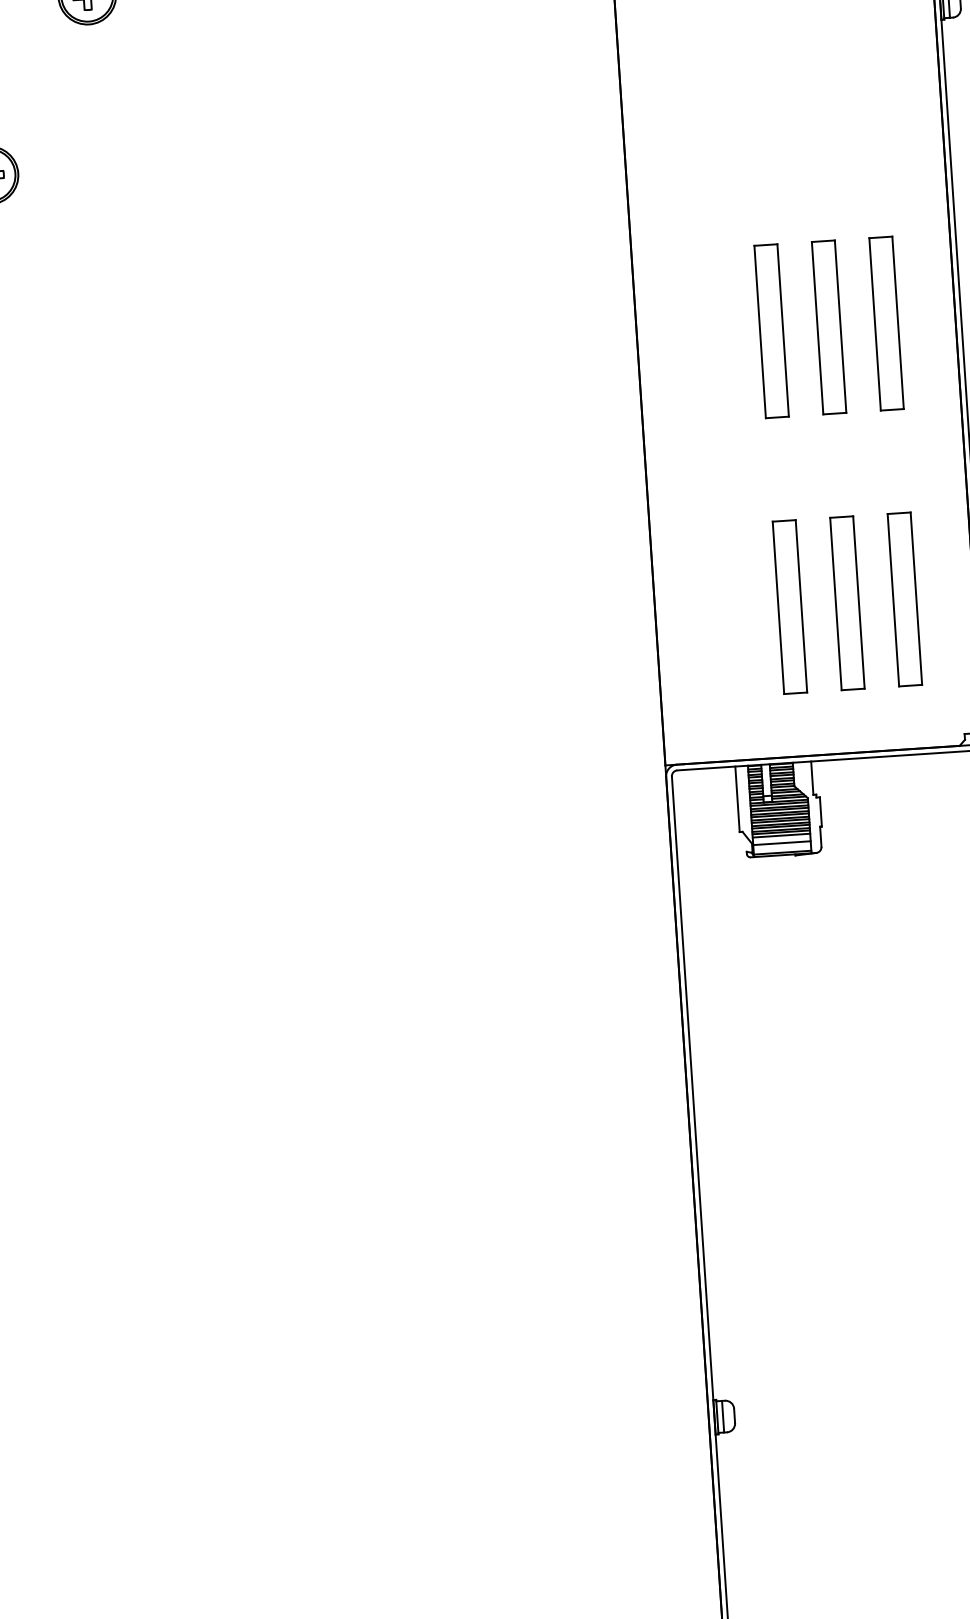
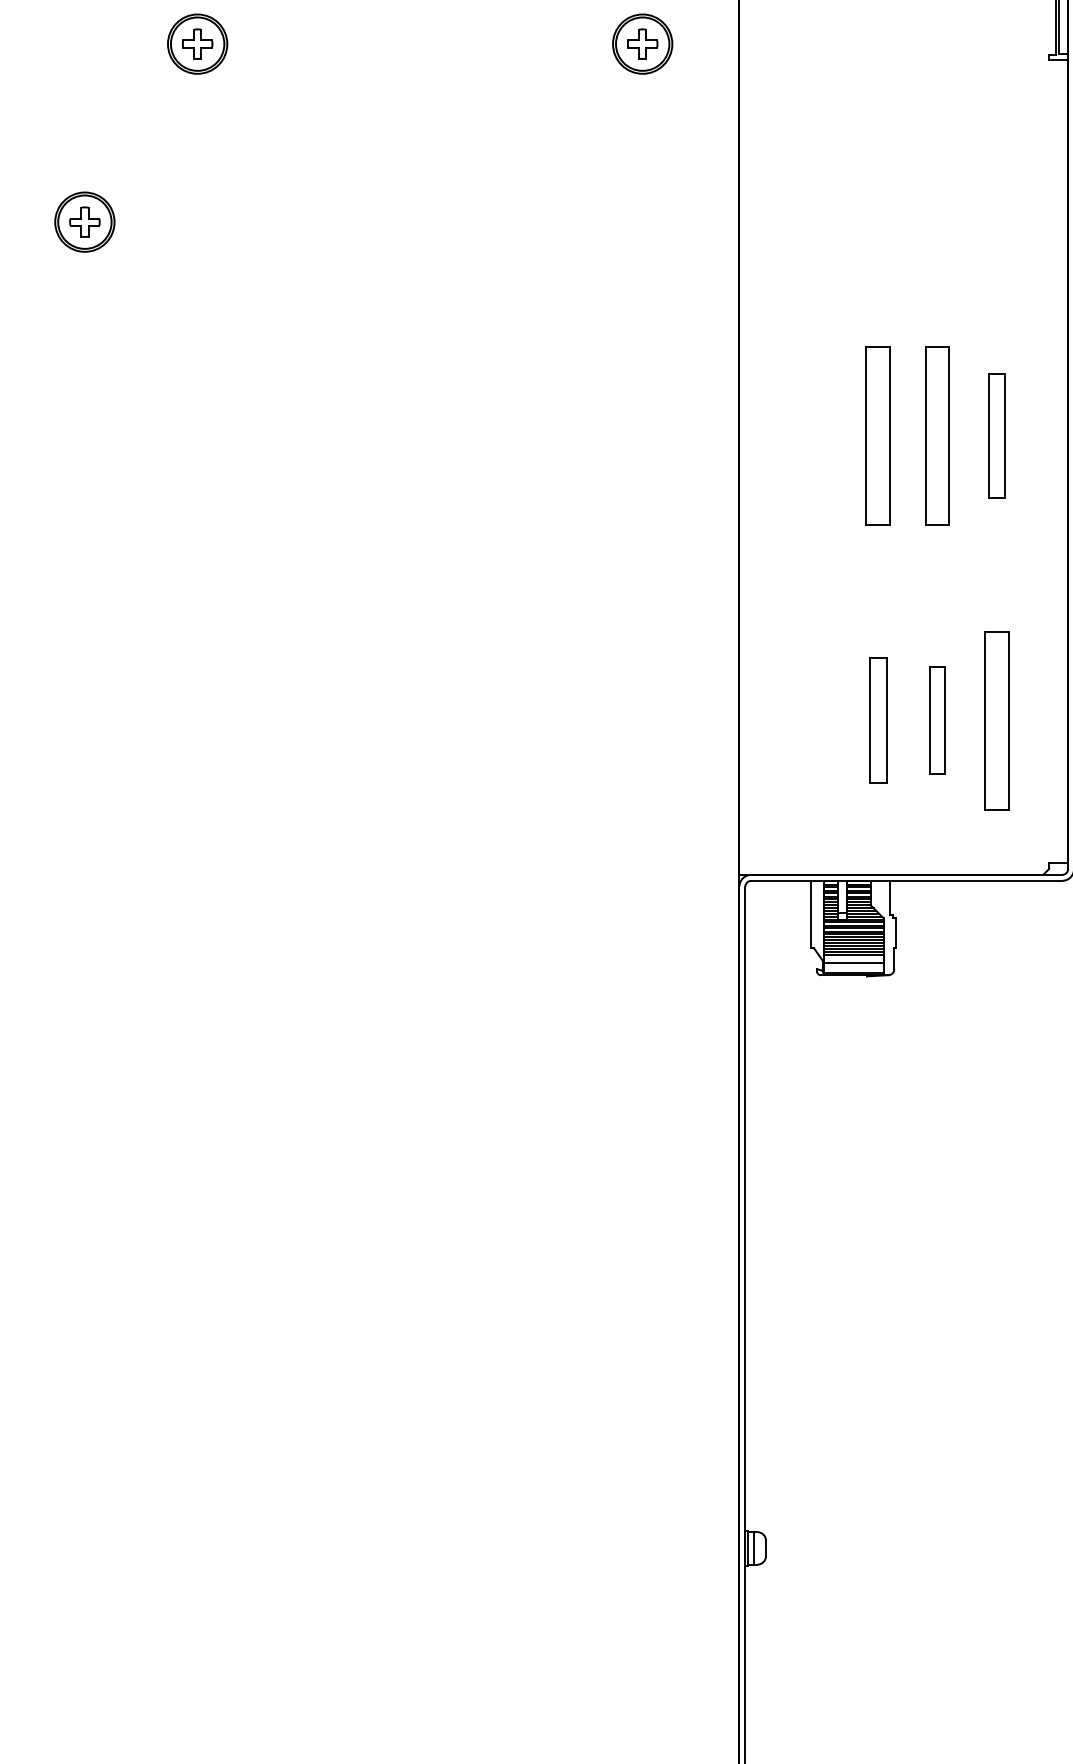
part: (886, 323) -> (996, 435), size x0.7
part: (847, 603) -> (937, 720), size x0.6
part: (789, 607) -> (877, 720), size x0.7

